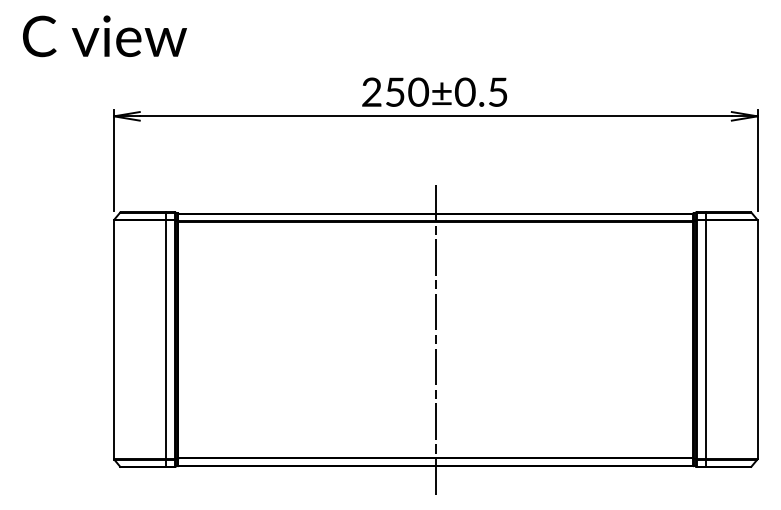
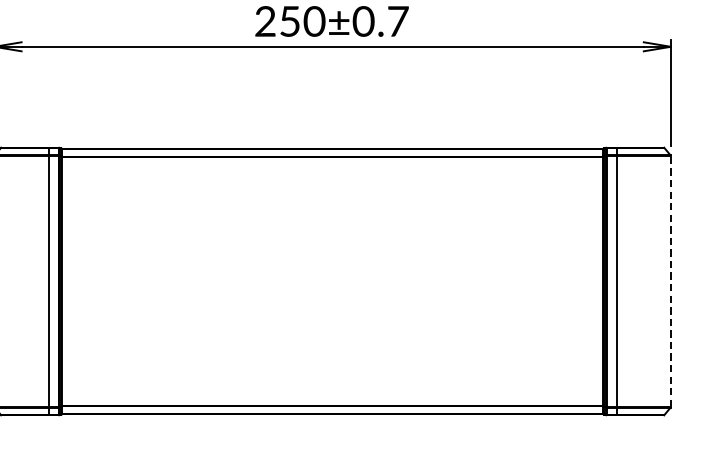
text: (498, 91) -> (398, 20), 250±0.5 -> 250±0.7
line: (435, 339) -> (332, 281), removed
line: (757, 339) -> (670, 281), solid -> dashed

